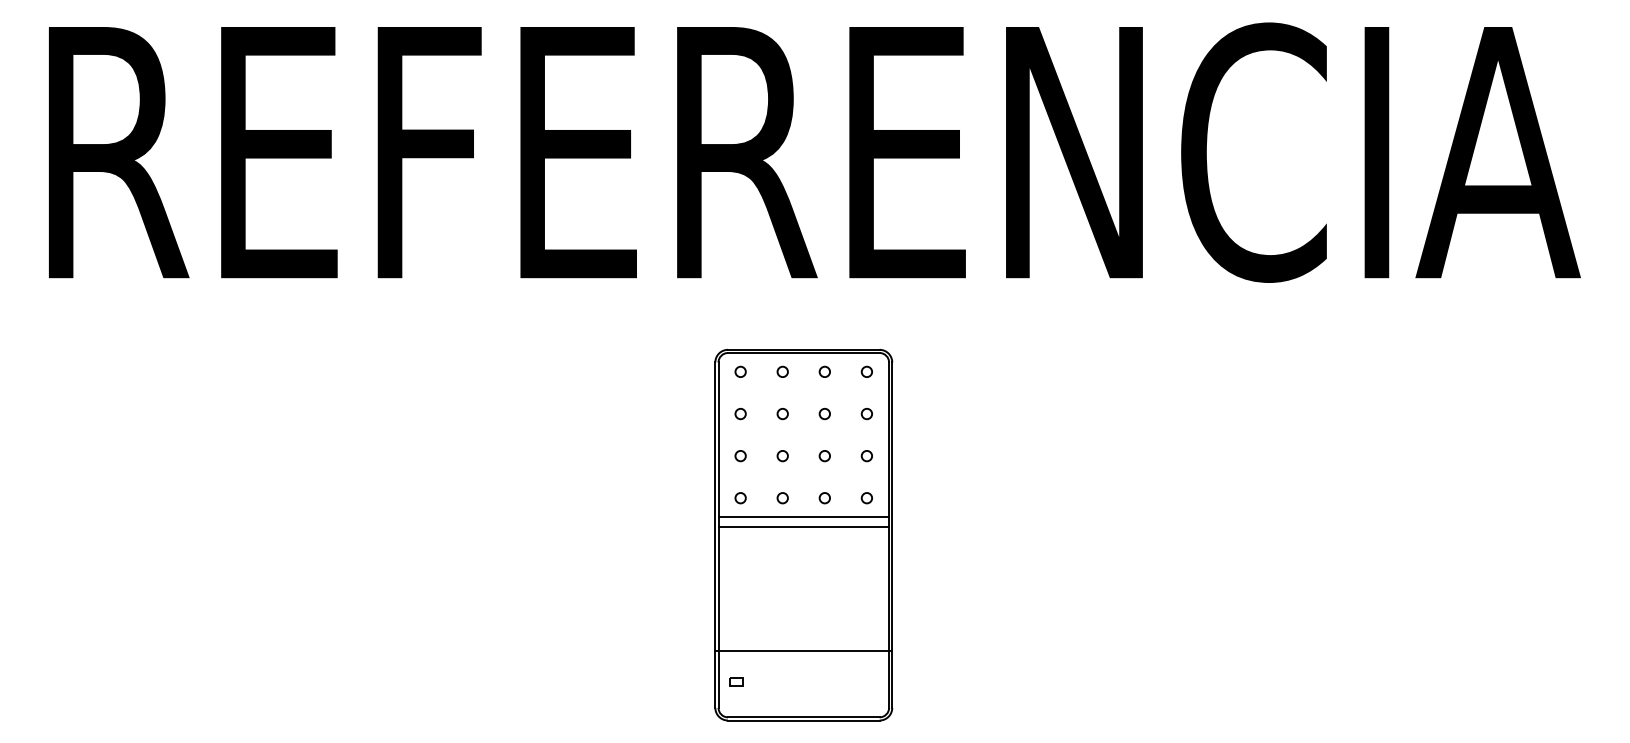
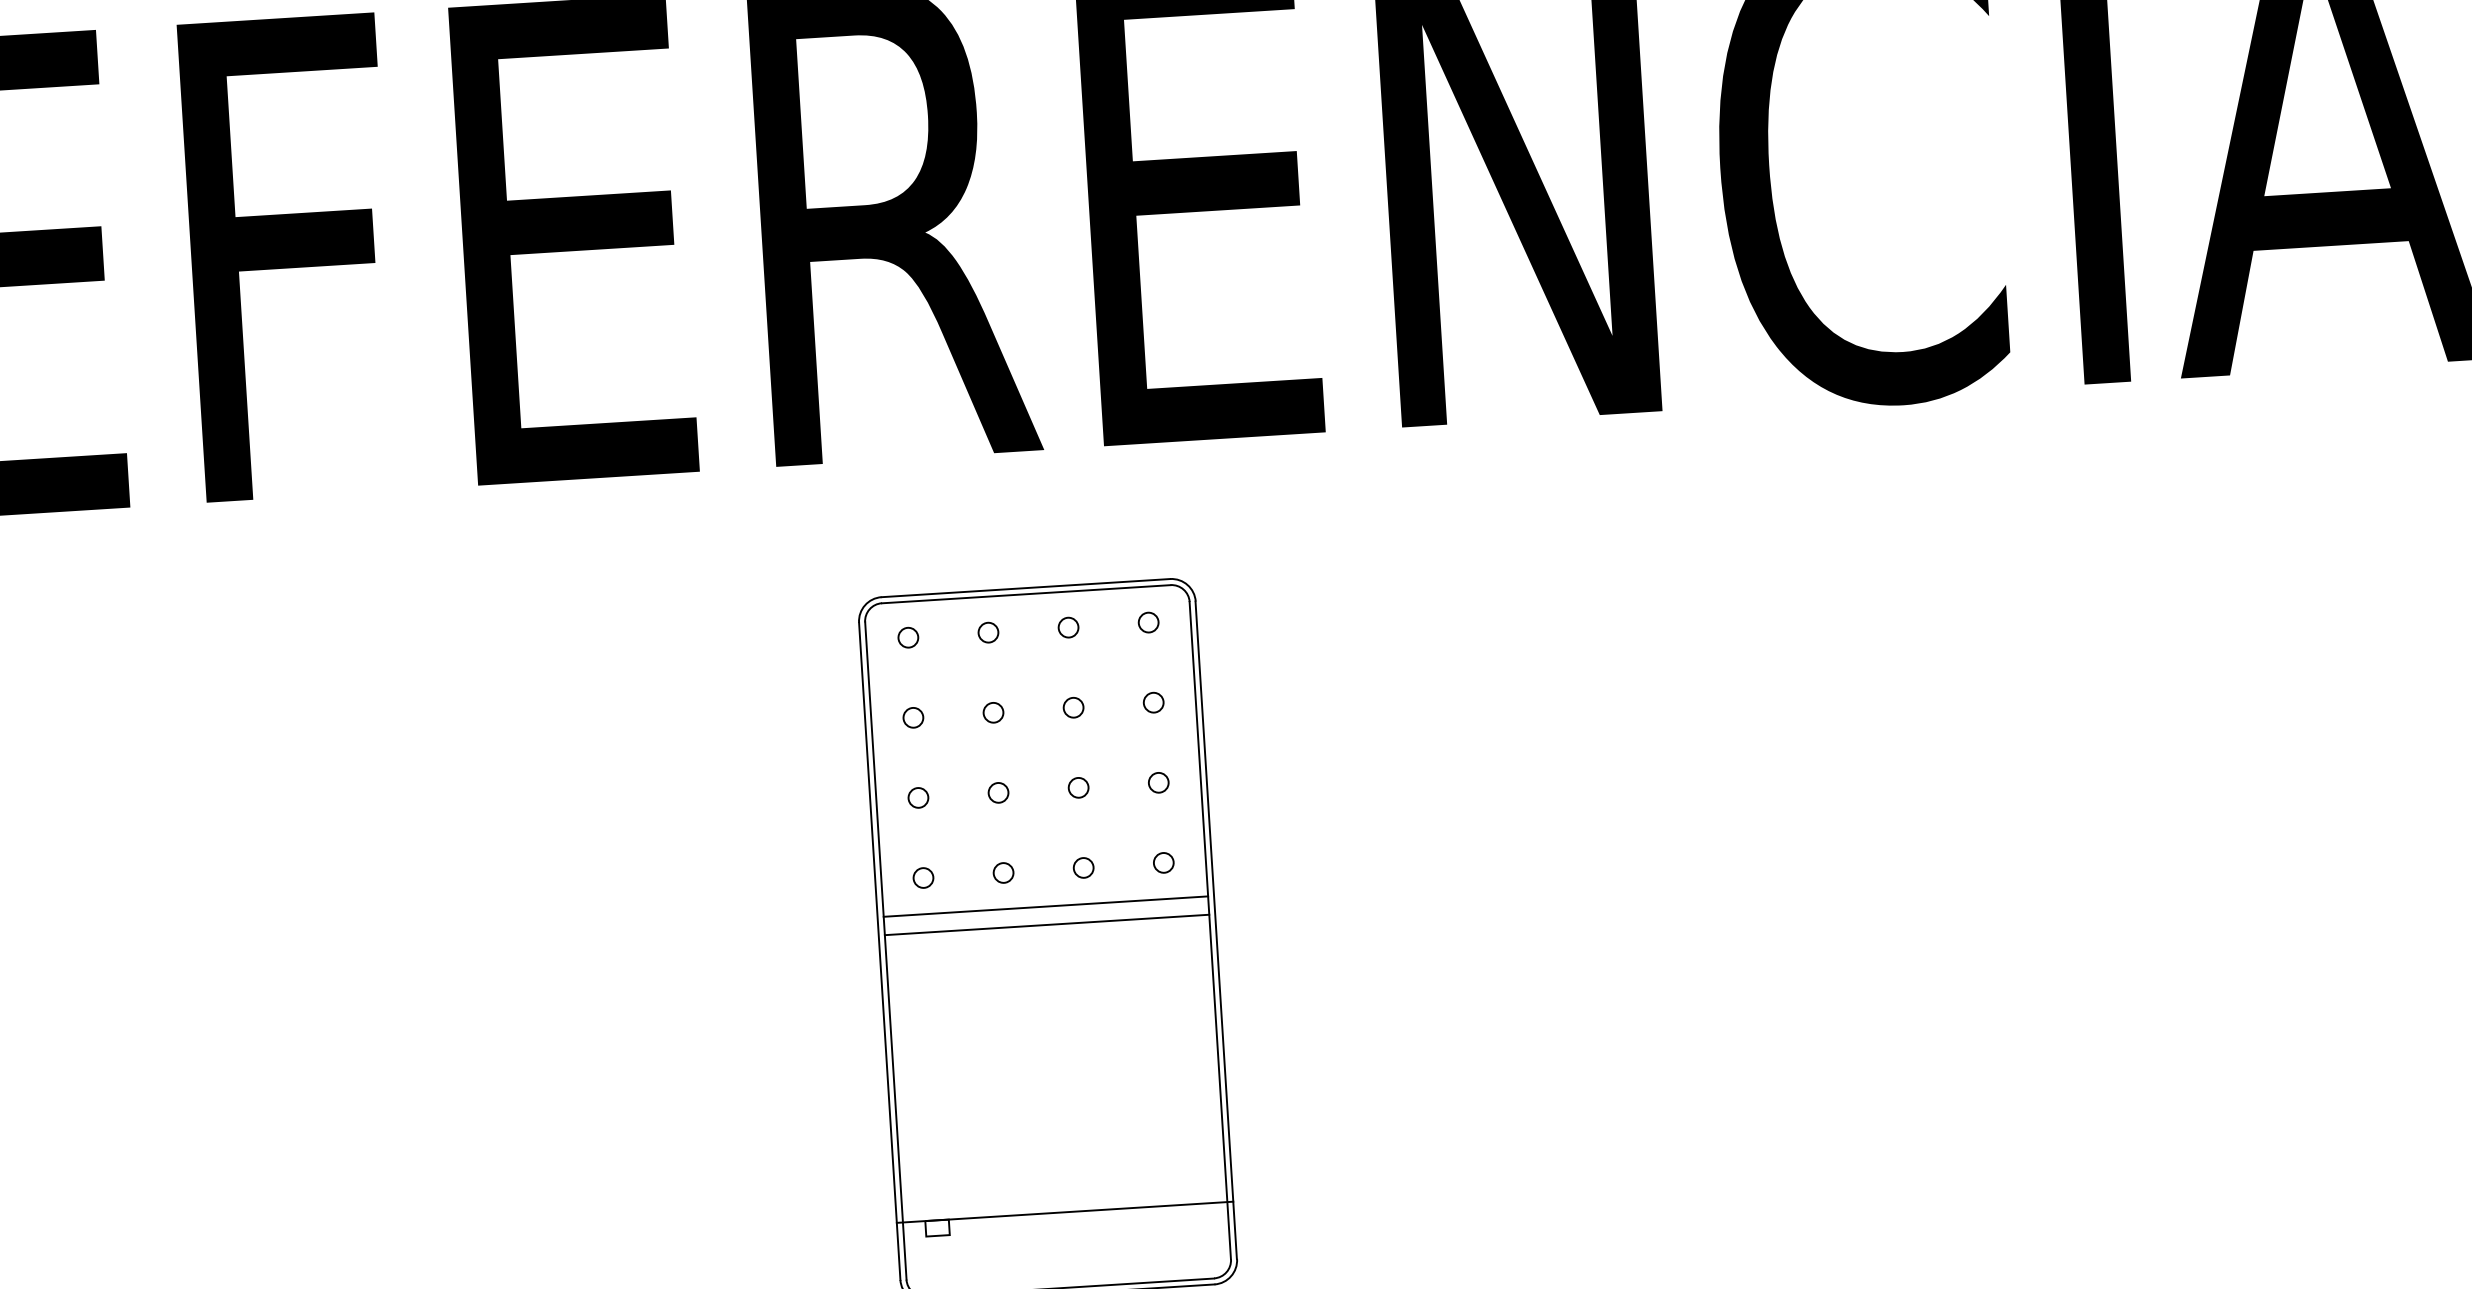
line: (803, 650) -> (1064, 1211), moved

